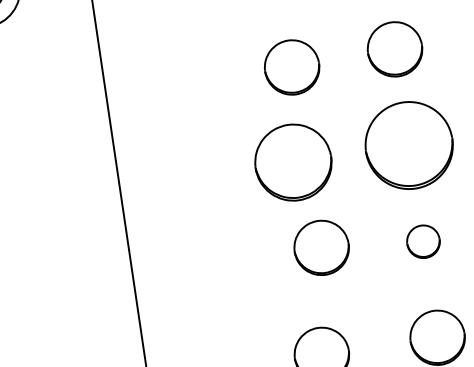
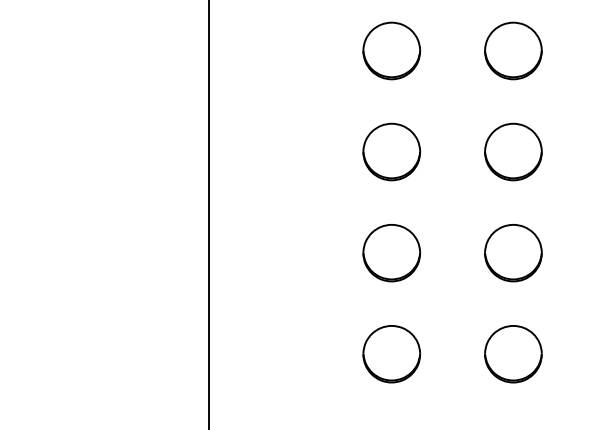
part: (291, 67) -> (391, 50), moved
part: (409, 144) -> (513, 151), size x0.62
part: (293, 162) -> (391, 151), size x0.71
part: (423, 241) -> (513, 253), size x1.67
part: (321, 248) -> (391, 253), moved

